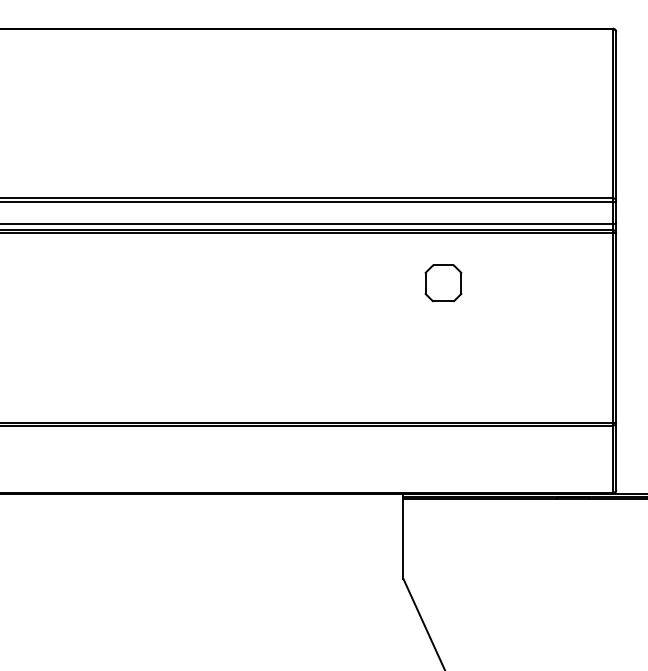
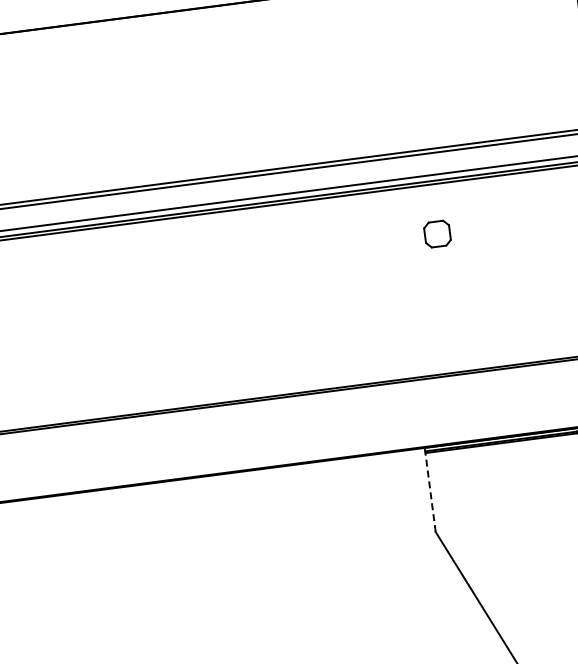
part: (443, 283) -> (437, 234), size x0.7
line: (403, 538) -> (430, 492), solid -> dashed

